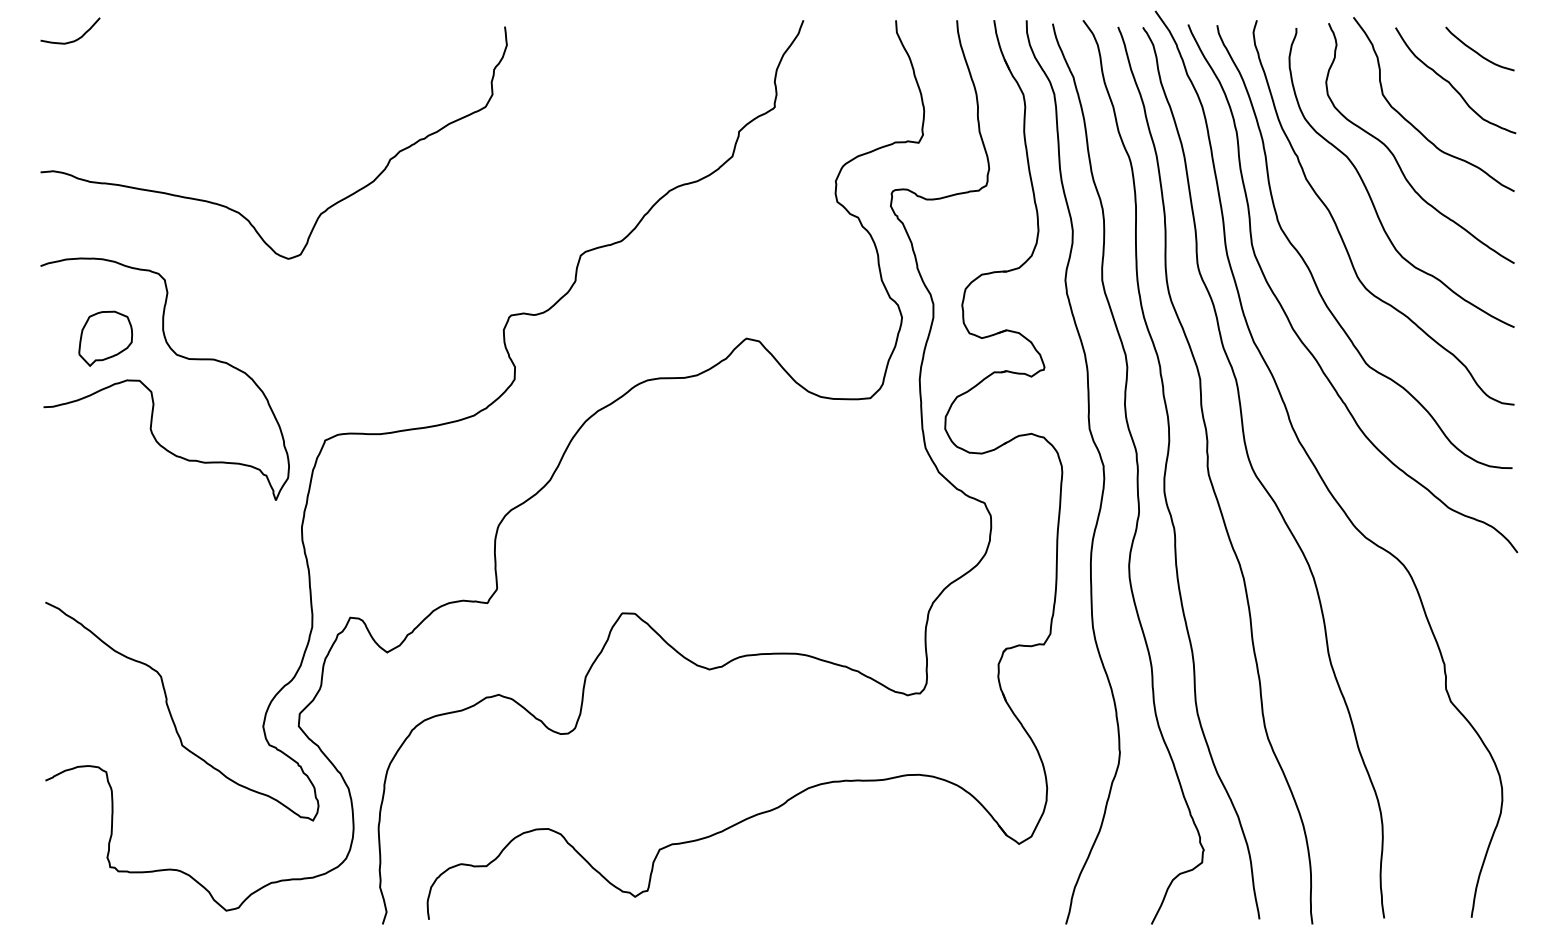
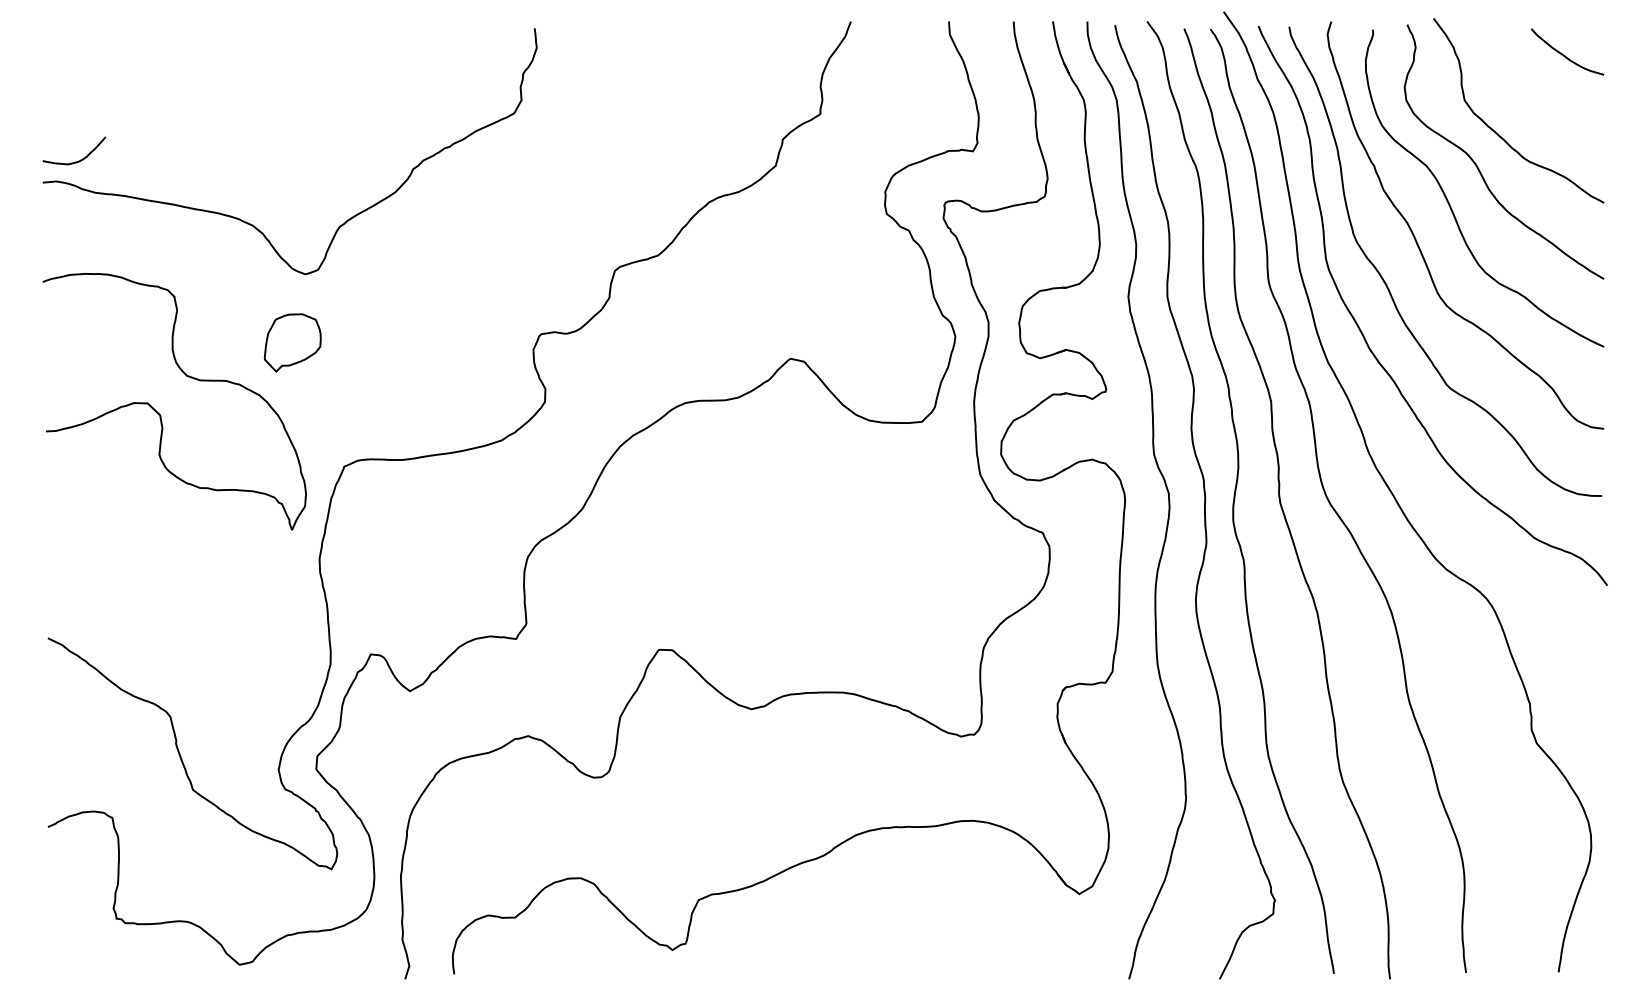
curve: (74, 40) -> (78, 160), moved
curve: (1450, 82) -> (1536, 87), removed
part: (105, 338) -> (292, 342), moved

